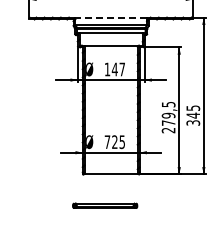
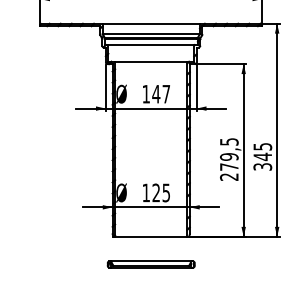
line: (111, 17) -> (151, 23), dashed -> solid
text: (107, 141) -> (146, 192), 725 -> 125
part: (105, 205) -> (151, 264), moved

